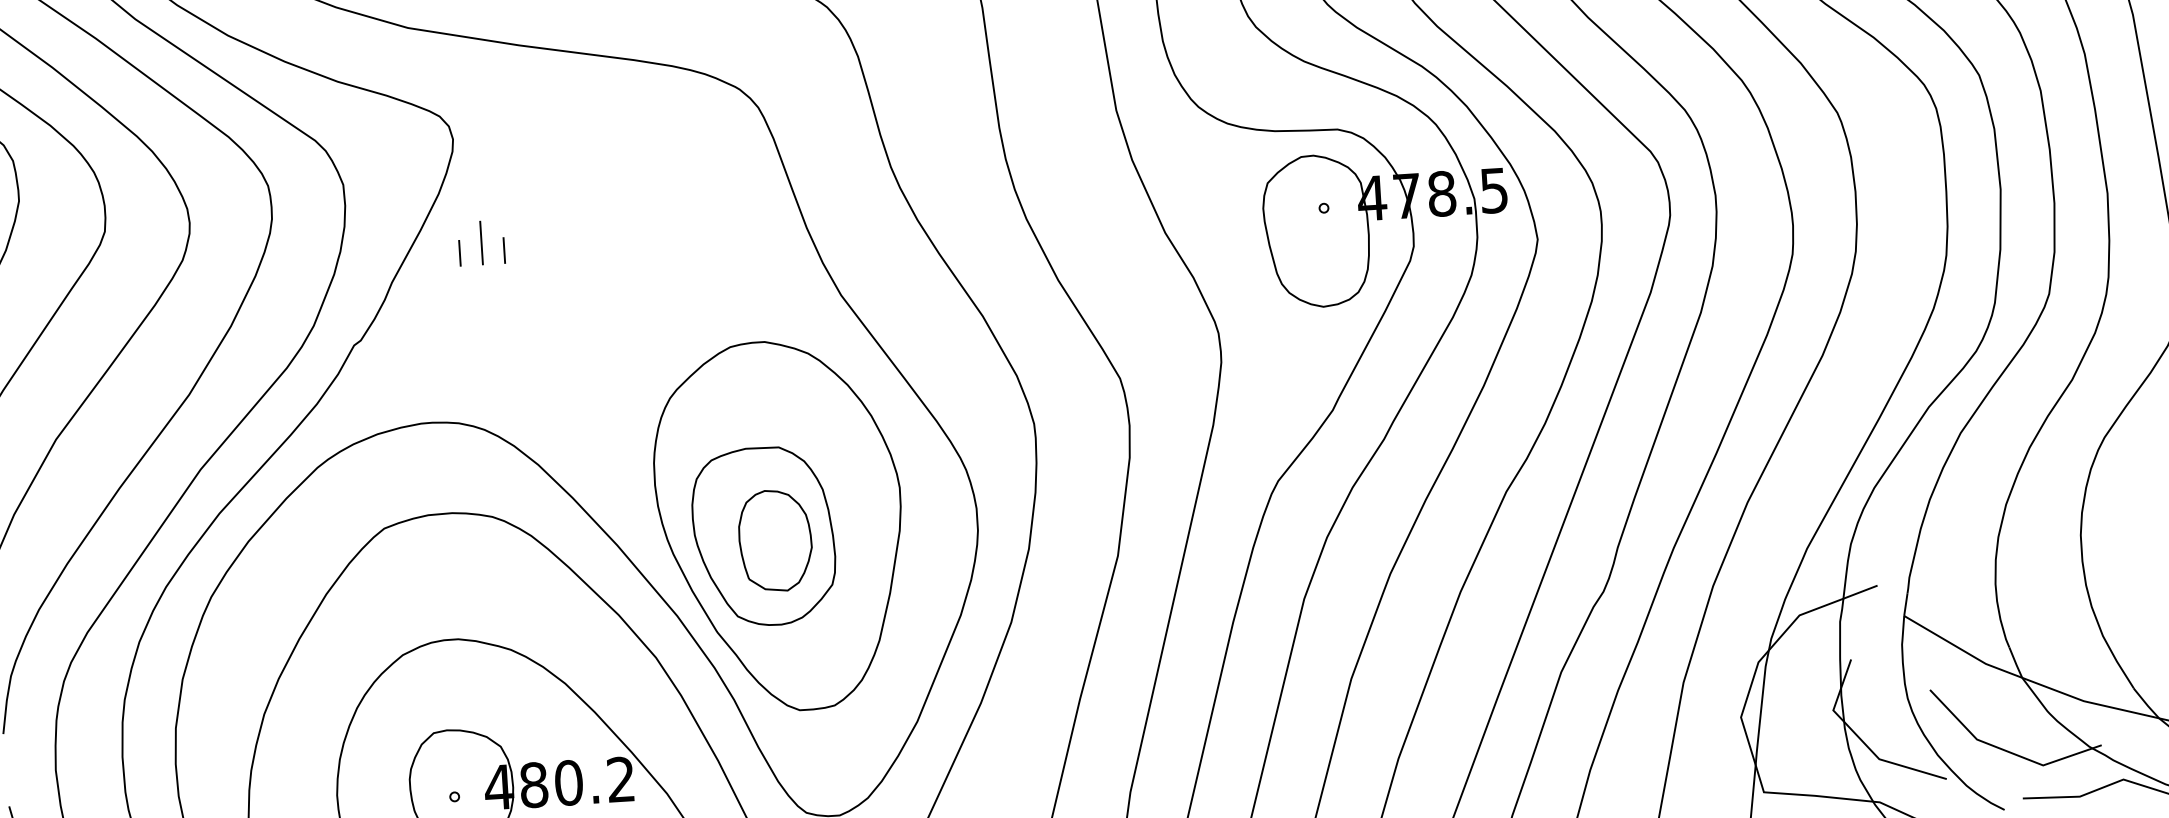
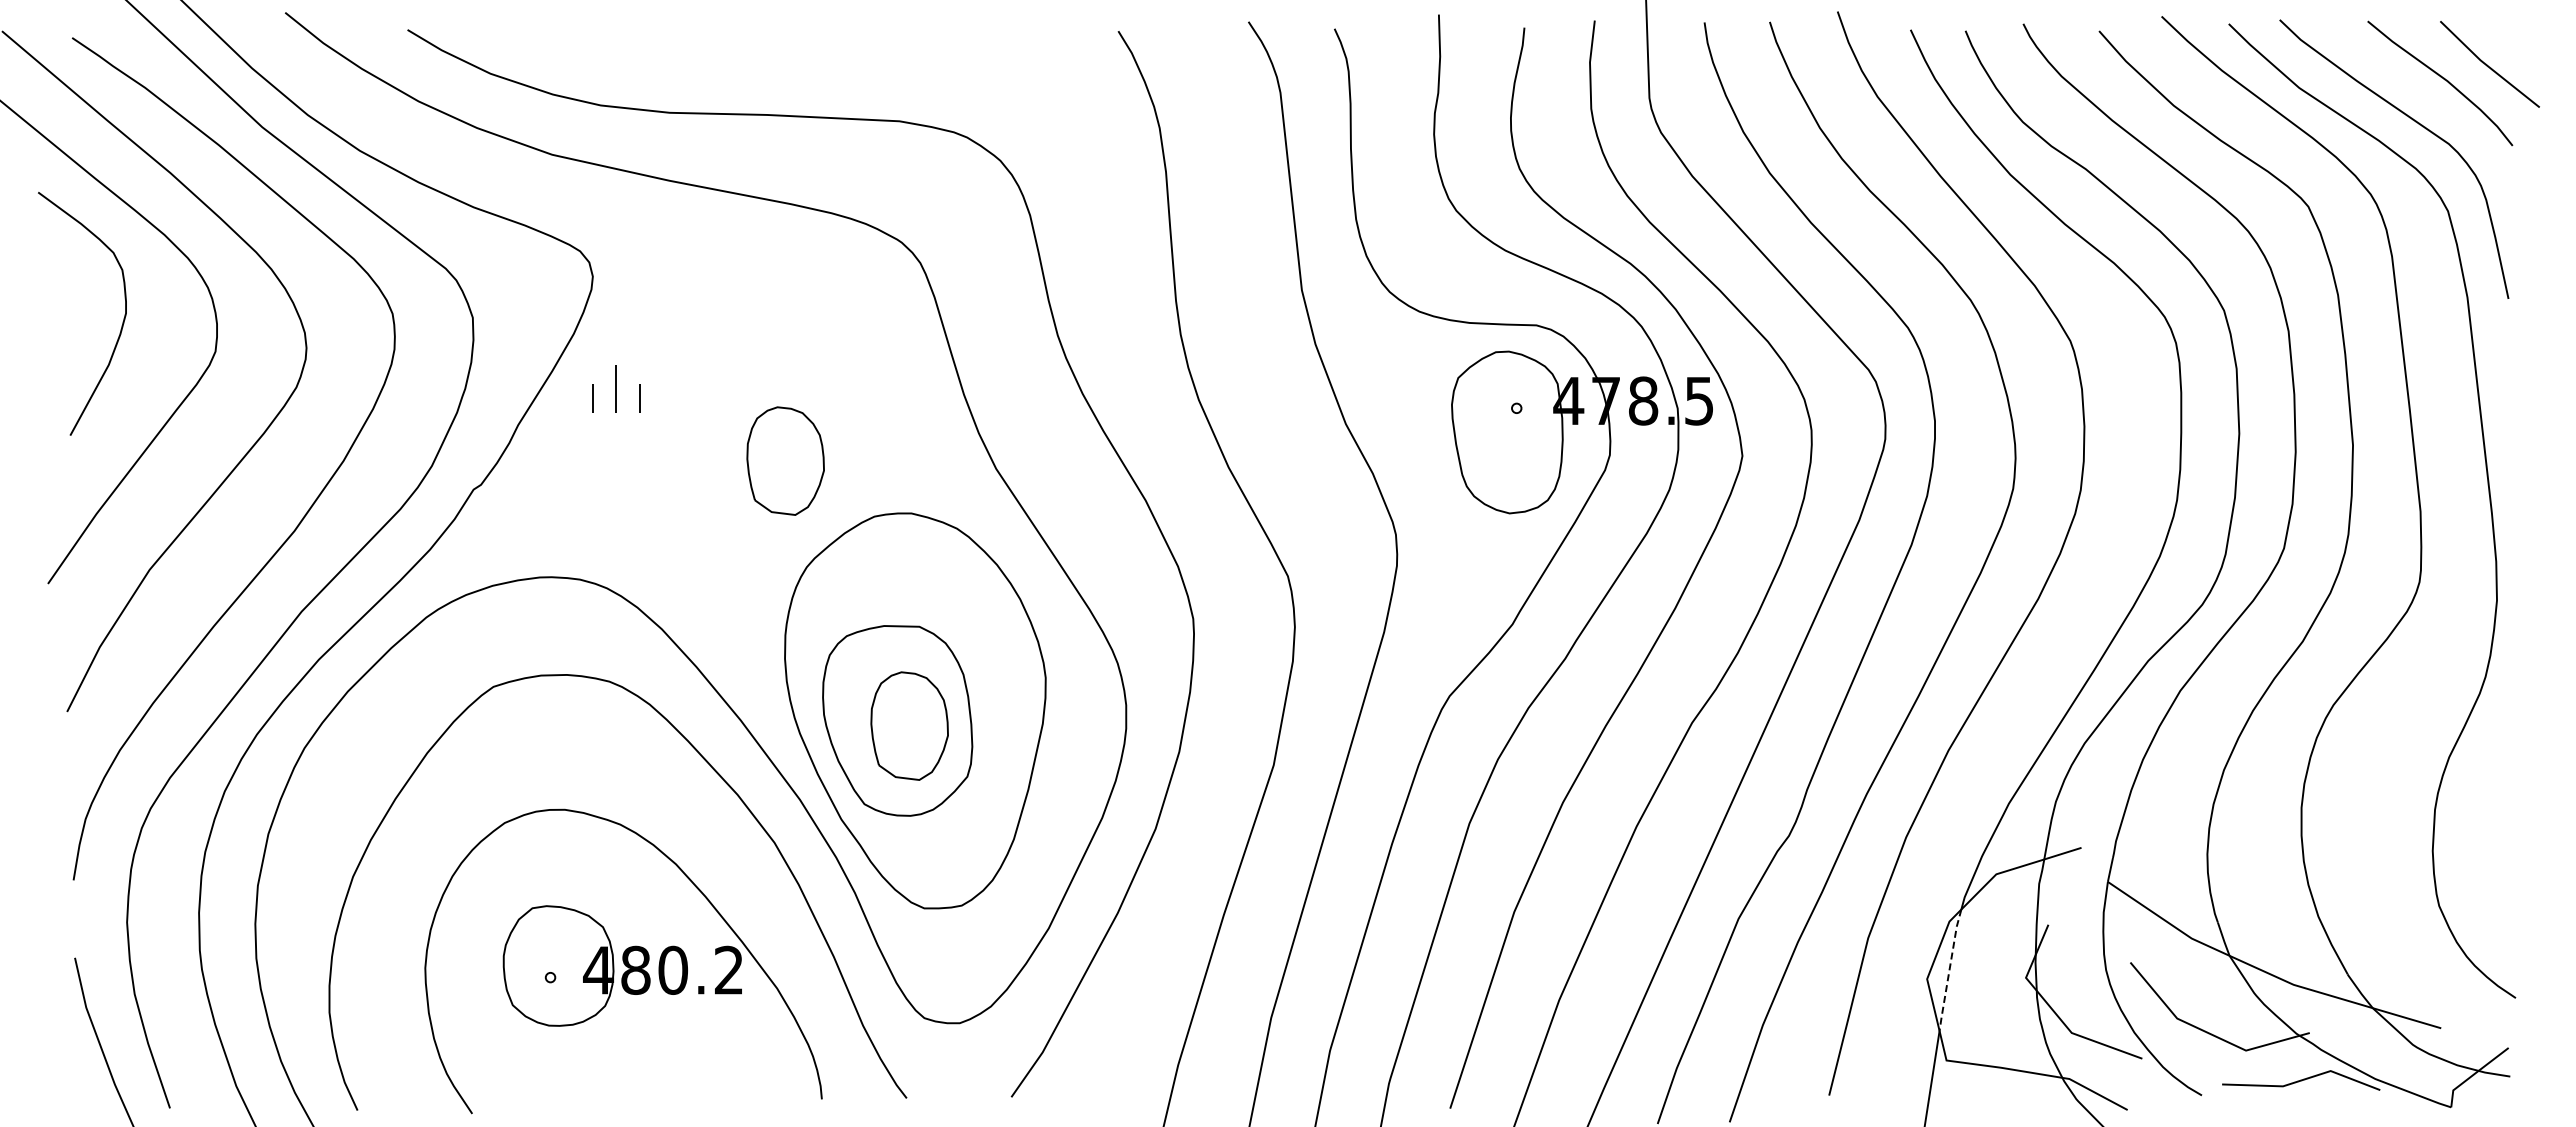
part: (643, 299) -> (785, 460), added
line: (1761, 708) -> (1949, 970), solid -> dashed

